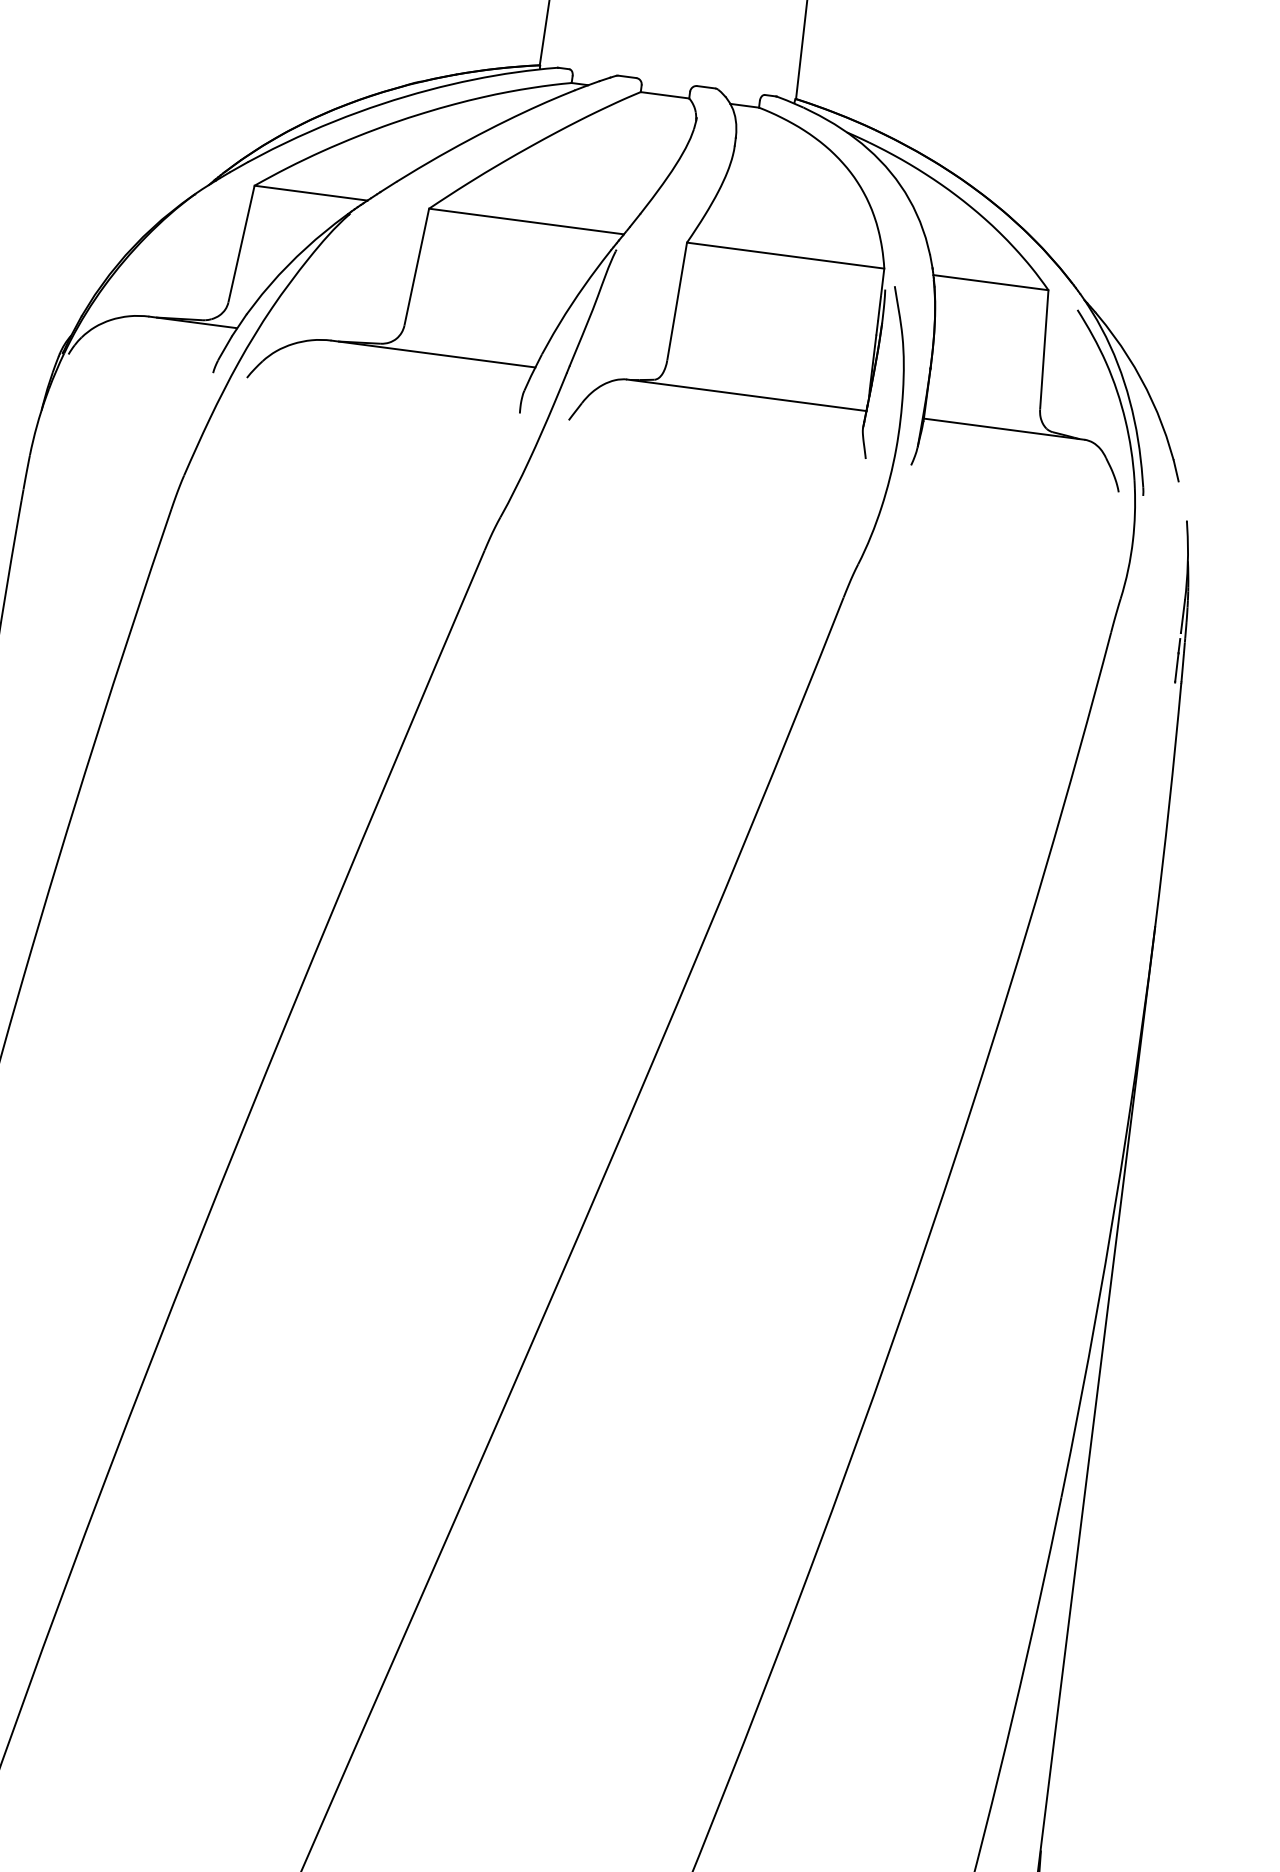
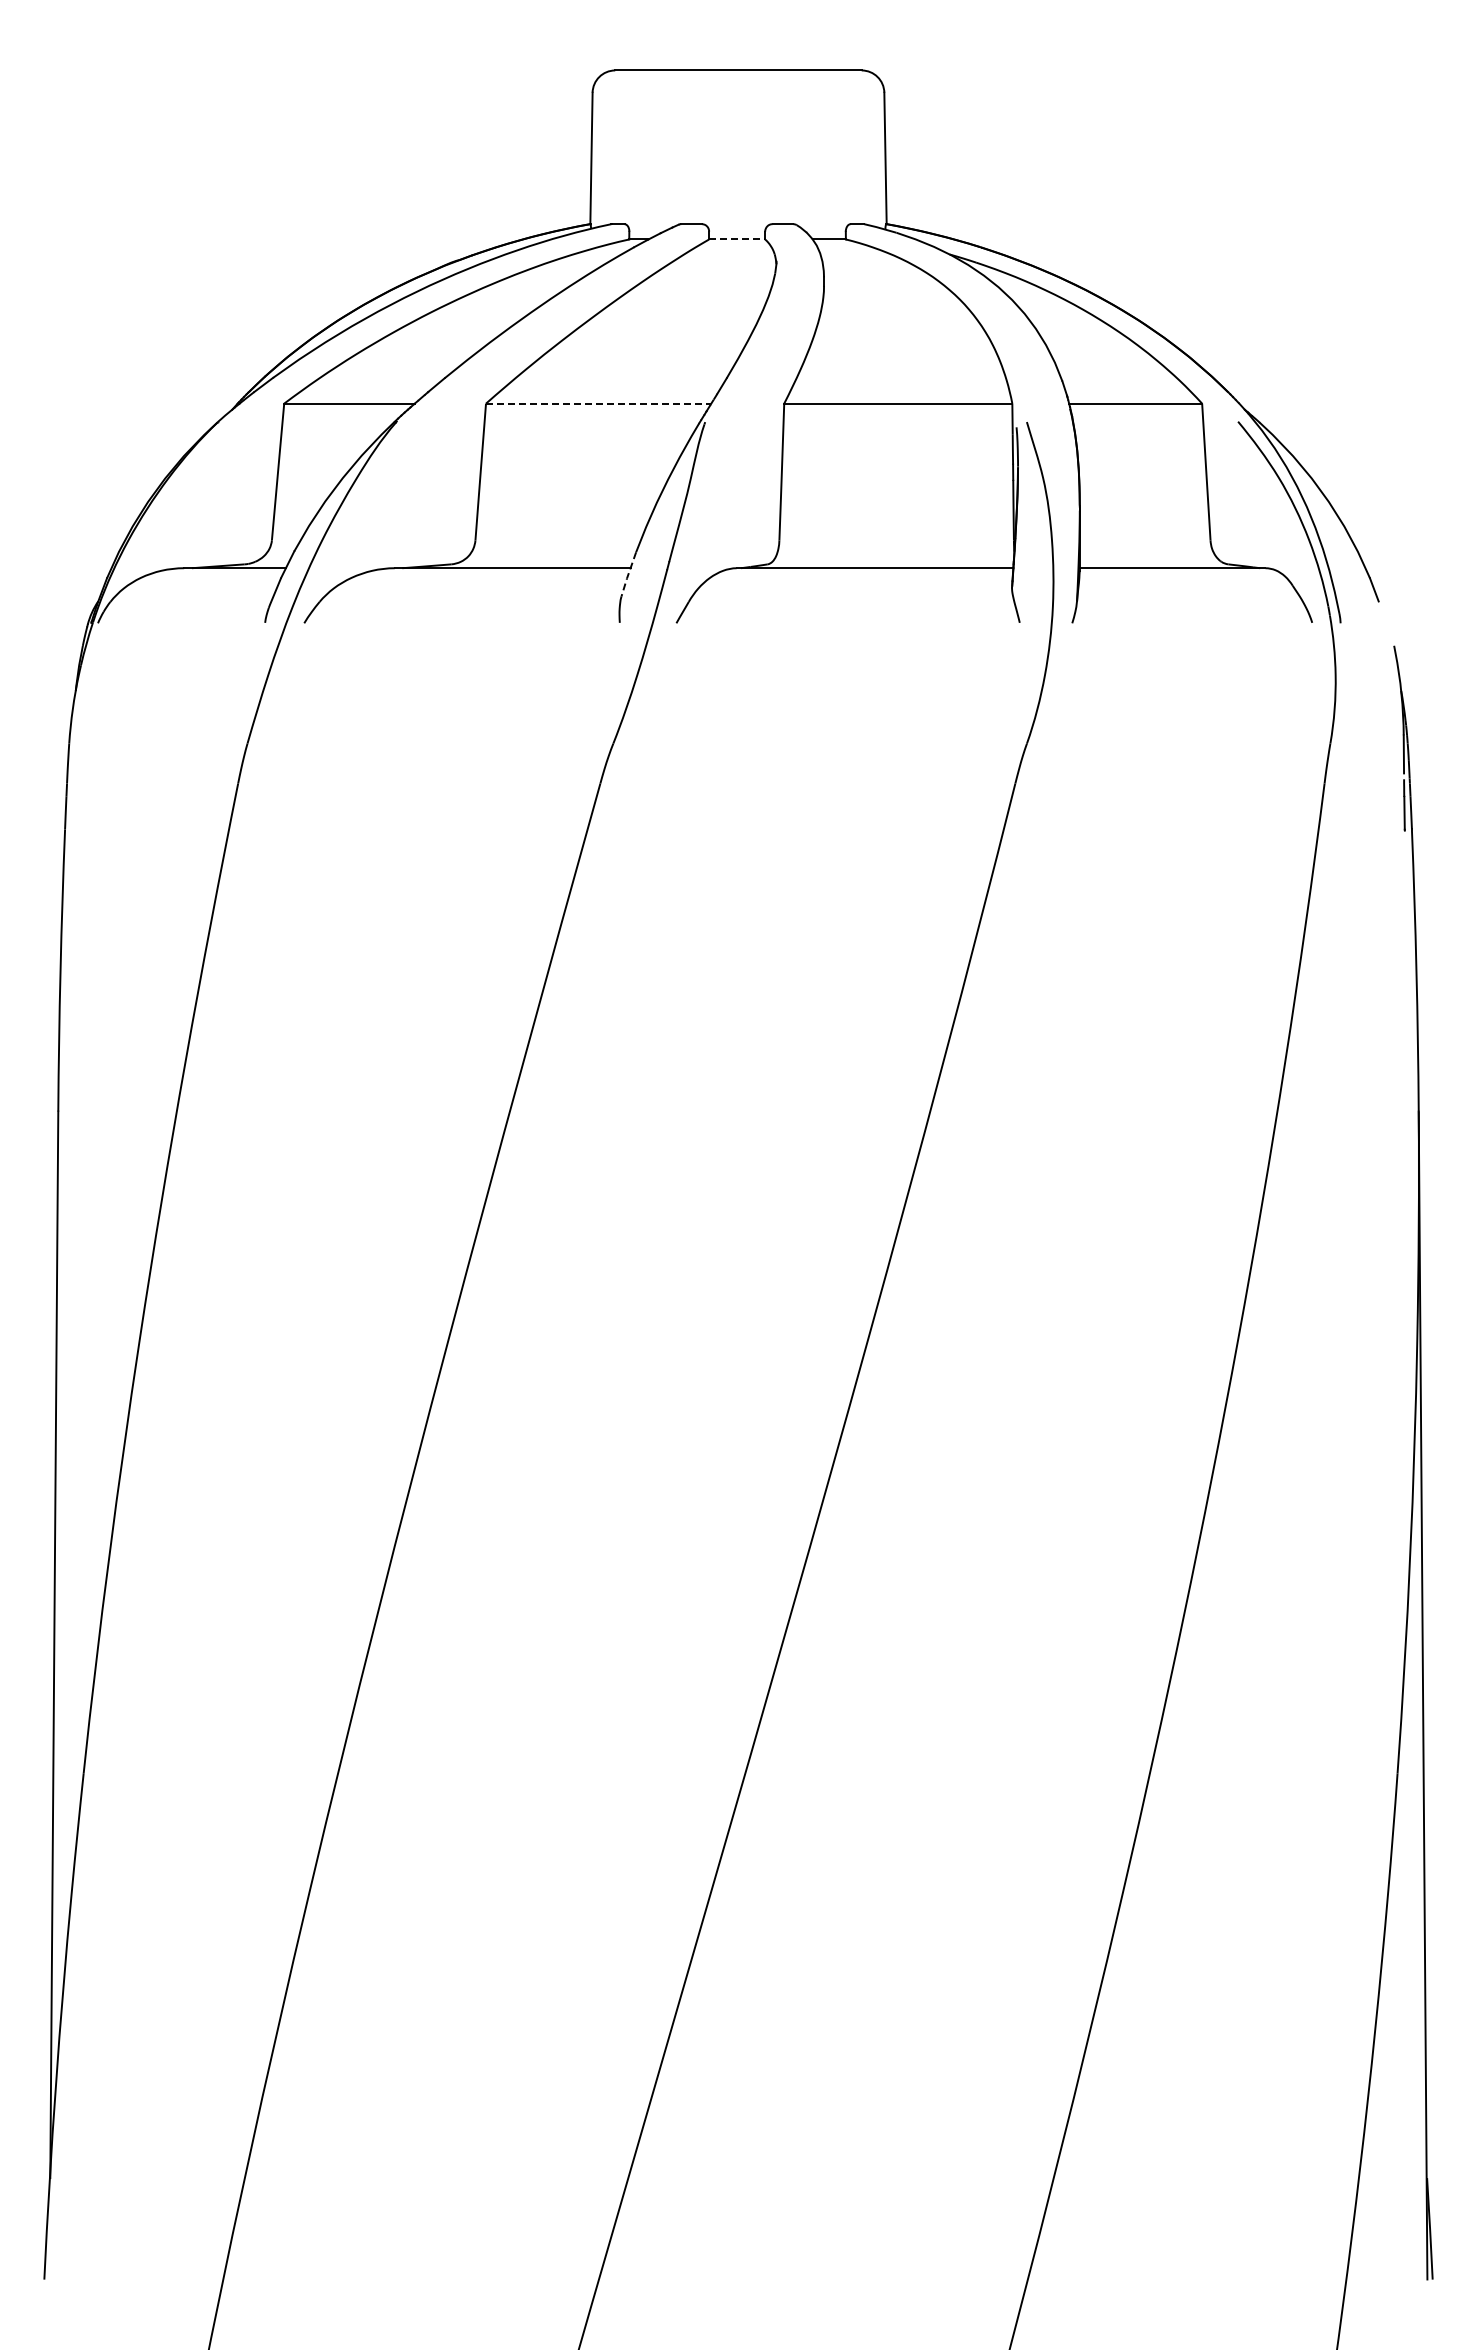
line: (665, 95) -> (737, 239), solid -> dashed
line: (526, 221) -> (598, 403), solid -> dashed
line: (532, 372) -> (628, 574), solid -> dashed

